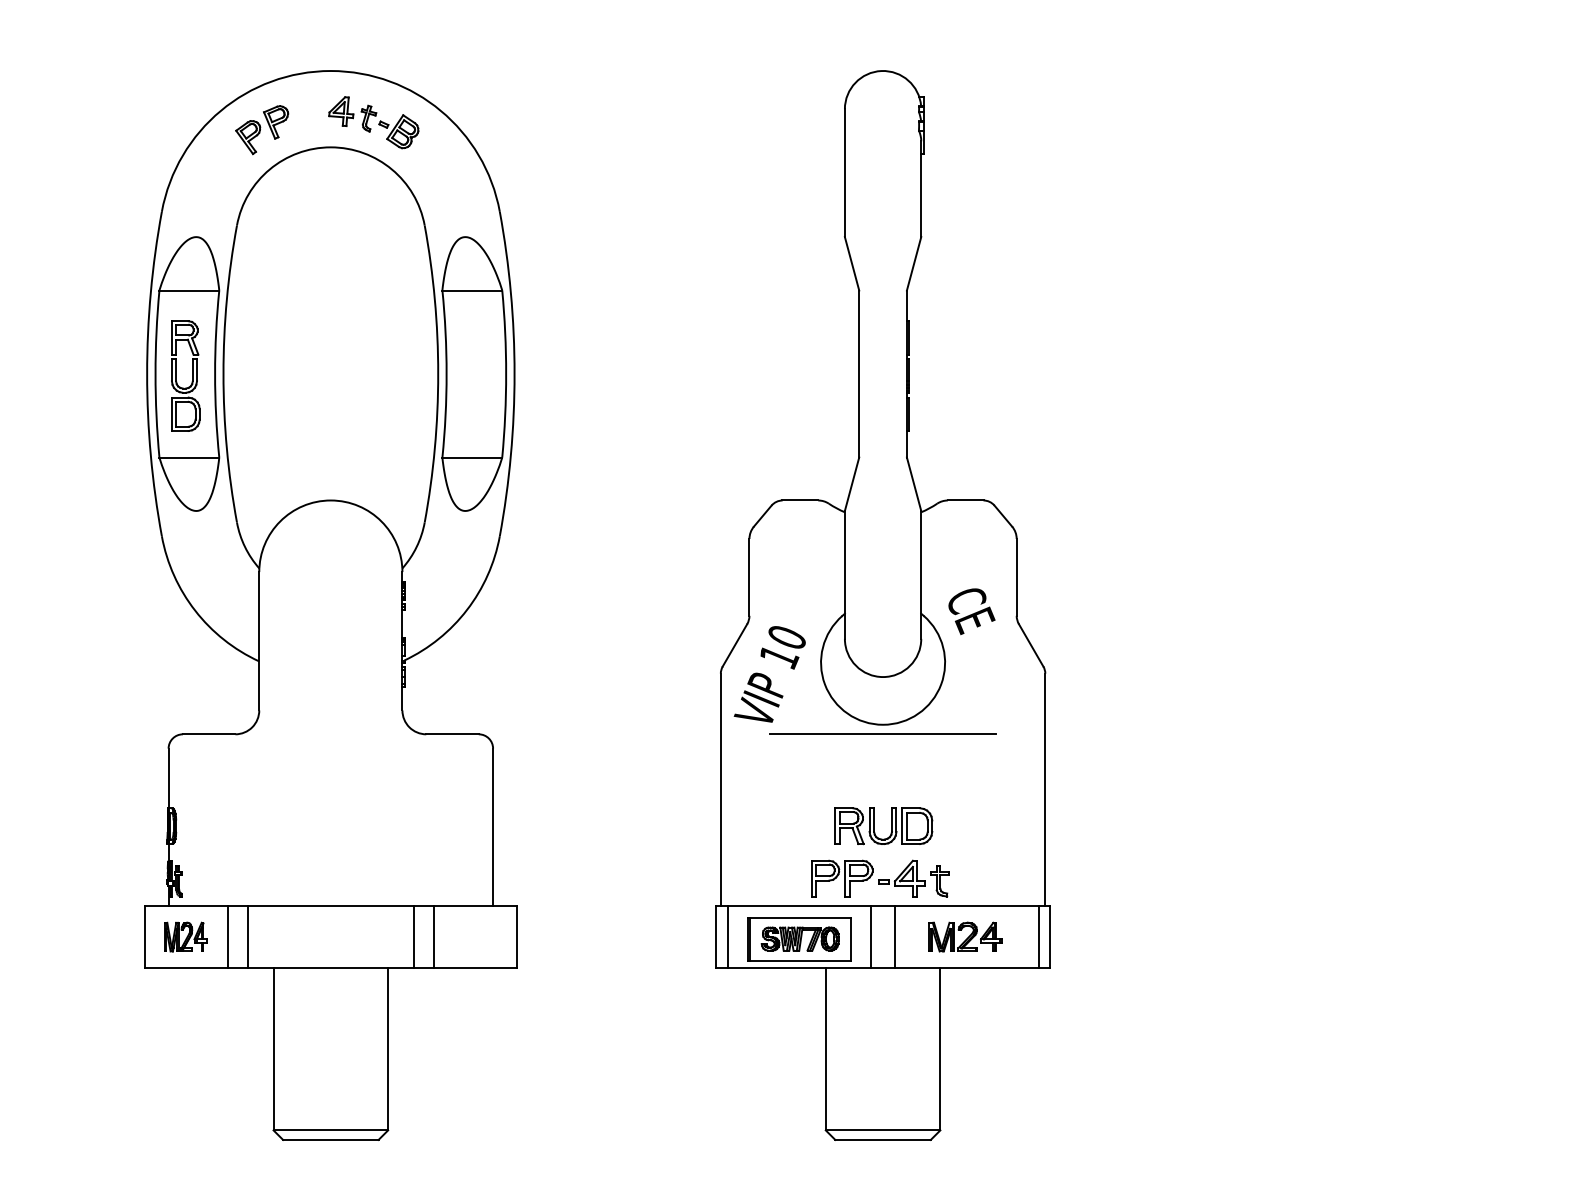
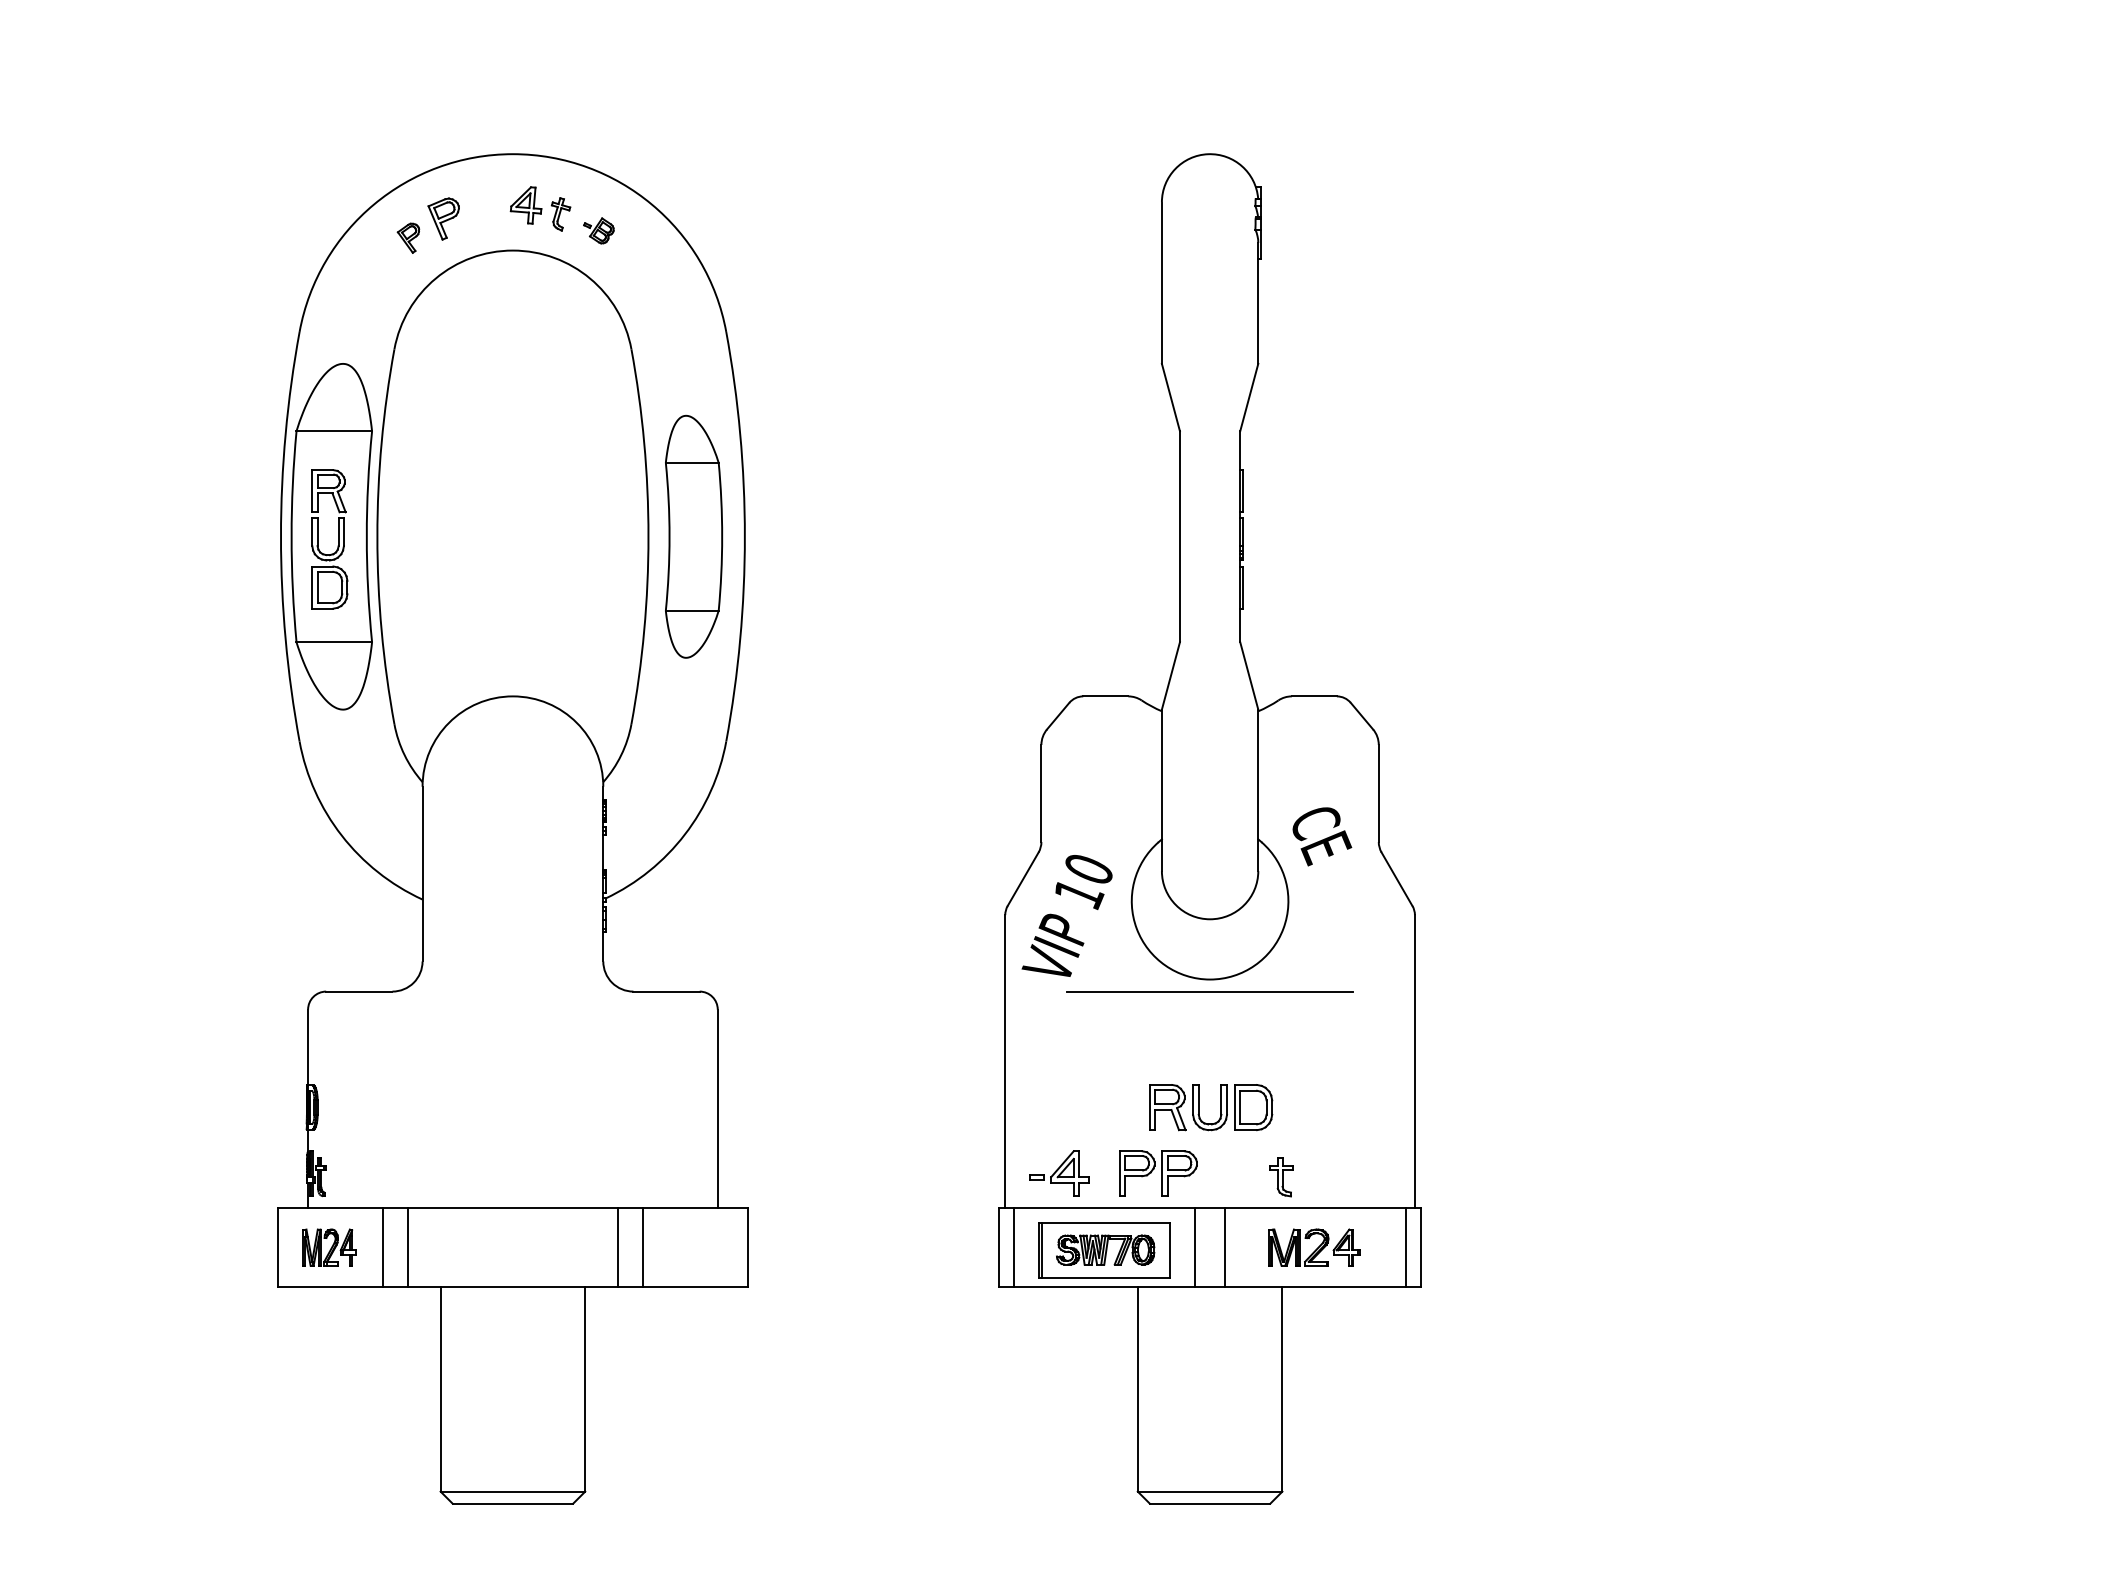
part: (398, 131) -> (598, 230), size x0.6
part: (248, 137) -> (408, 238), size x0.7
part: (473, 373) -> (693, 536), size x0.7
part: (901, 878) -> (1059, 1173), moved

